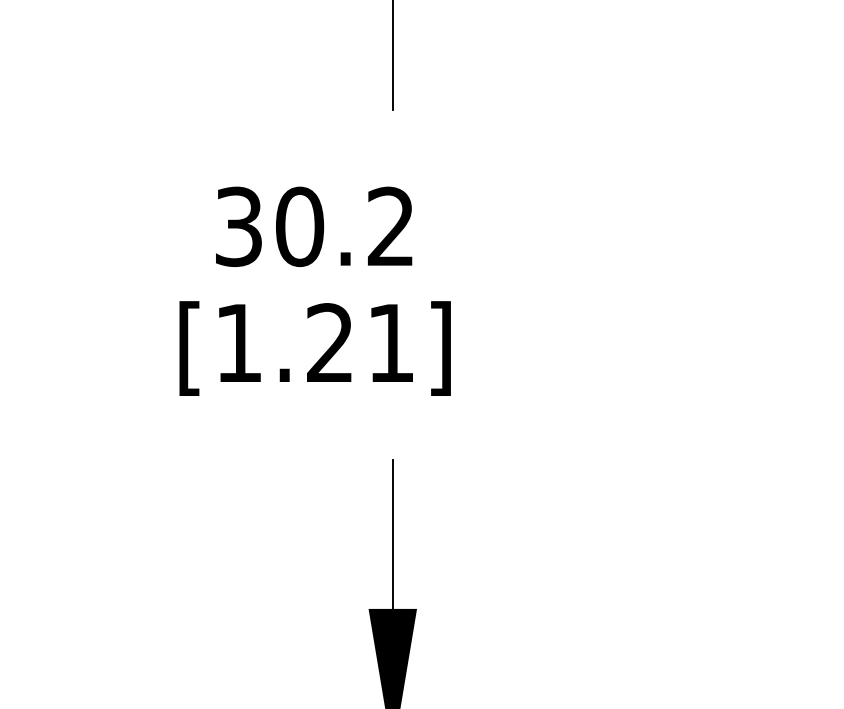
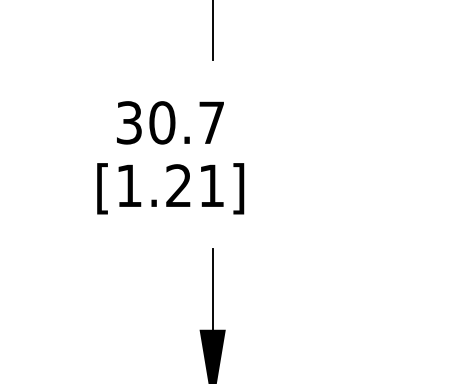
text: (390, 226) -> (211, 122), 30.2 -> 30.7

